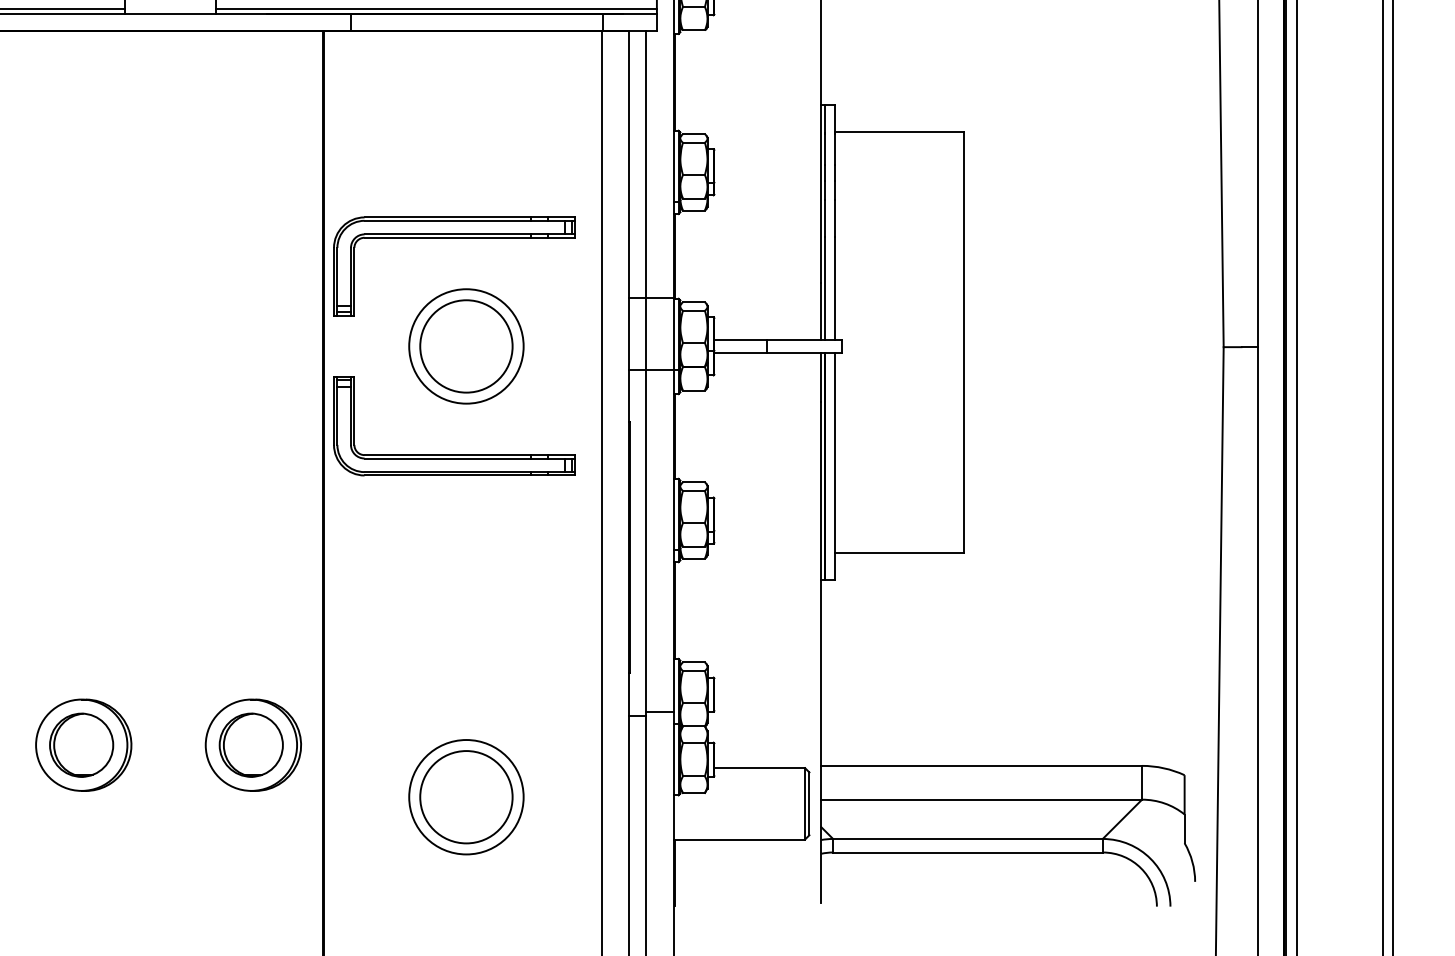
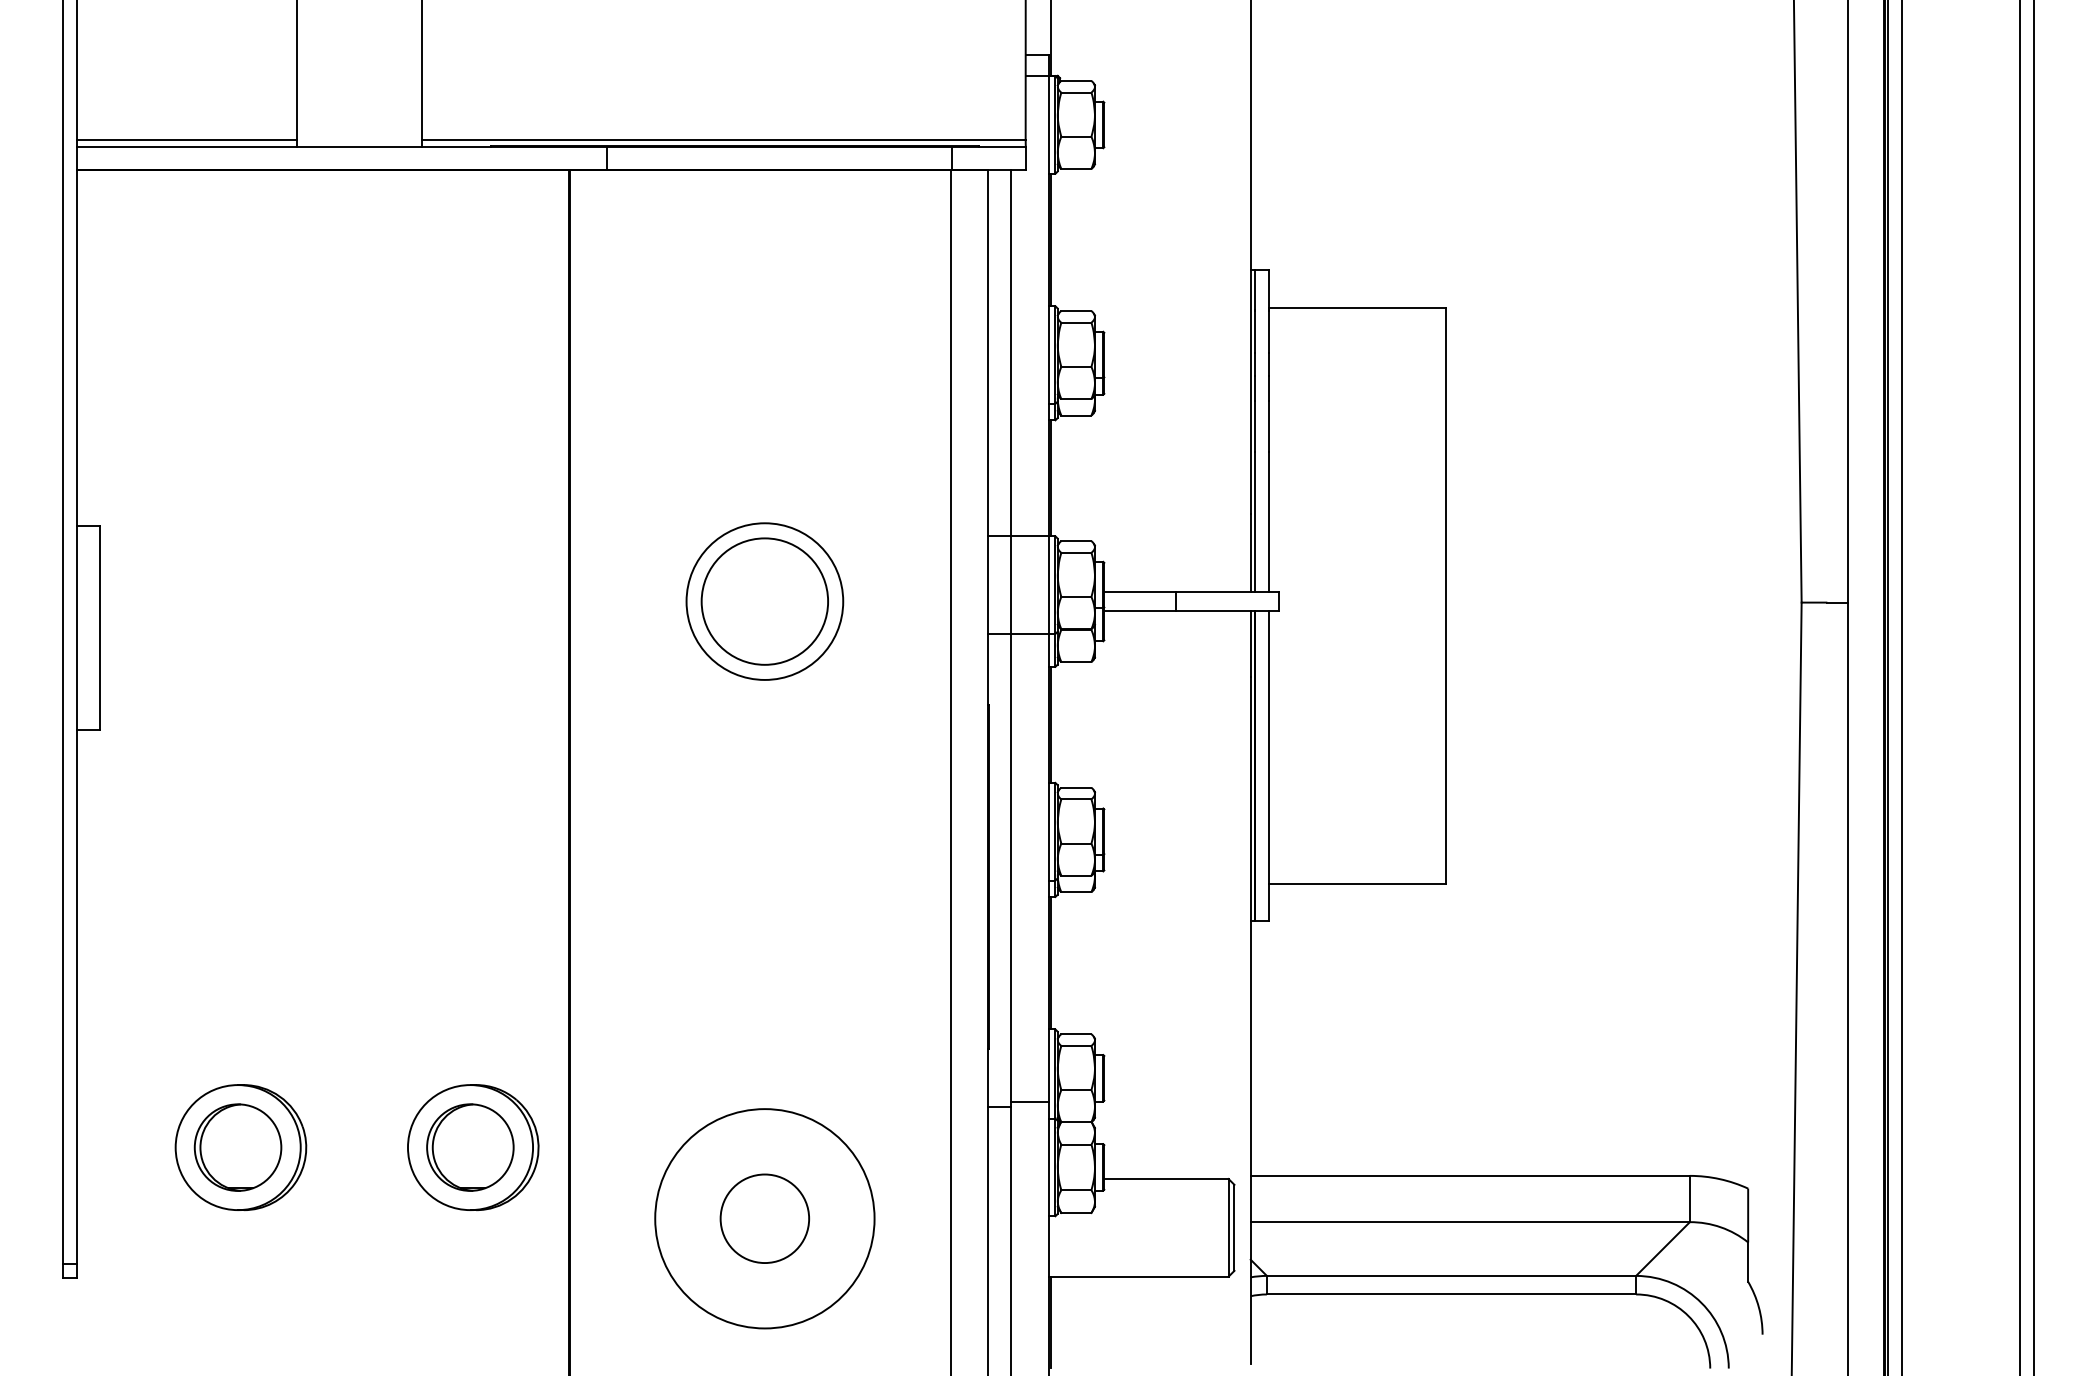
part: (454, 238) -> (748, 453), removed
part: (454, 454) -> (748, 749), removed
circle: (466, 797) -> (764, 1218), size x0.7
circle: (466, 797) -> (764, 1218), size x1.4

